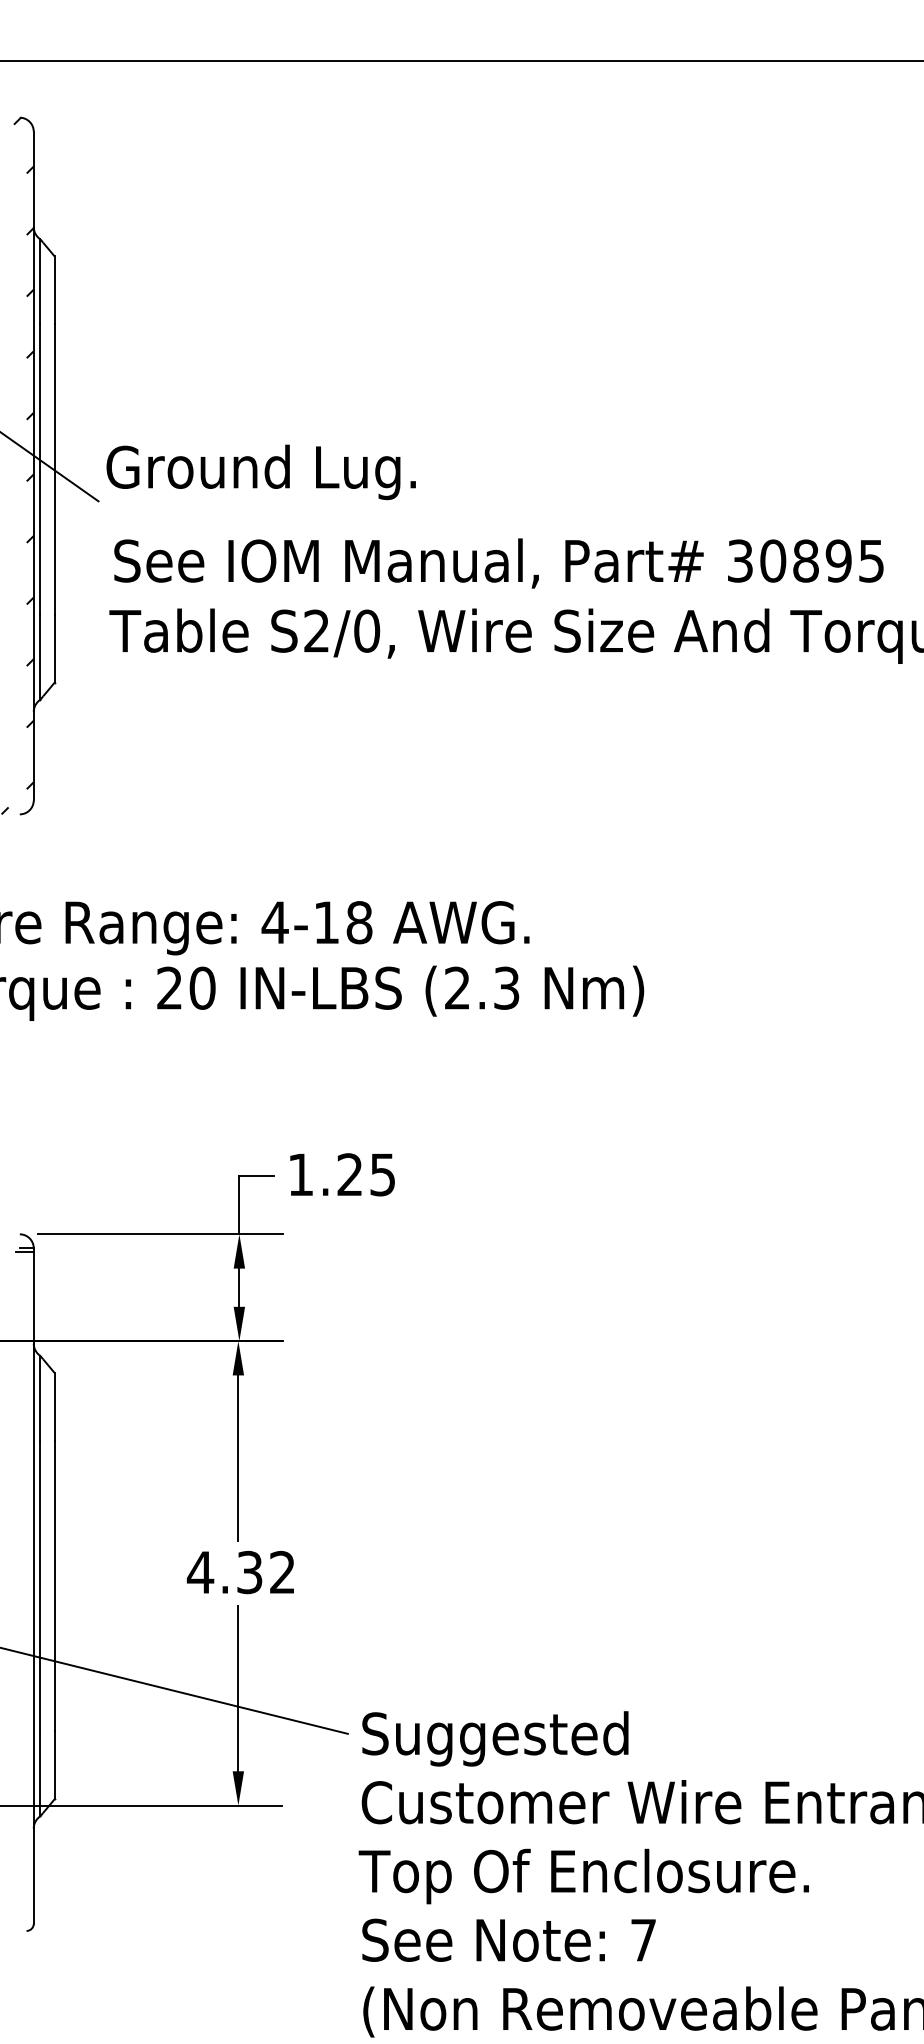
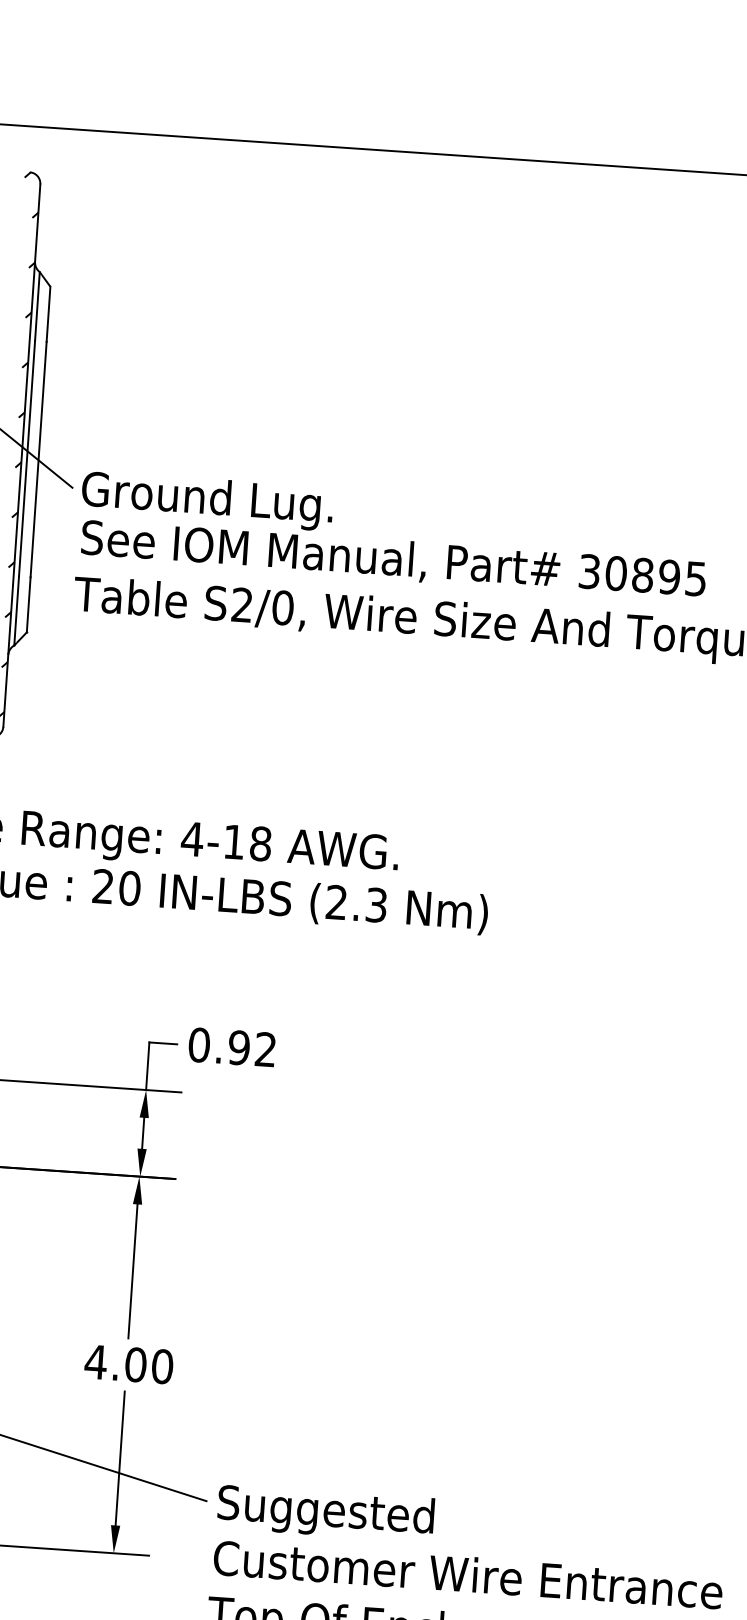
text: (260, 472) -> (206, 501), moved
text: (341, 1174) -> (232, 1047), 1.25 -> 0.92
text: (266, 1572) -> (149, 1365), 4.32 -> 4.00

